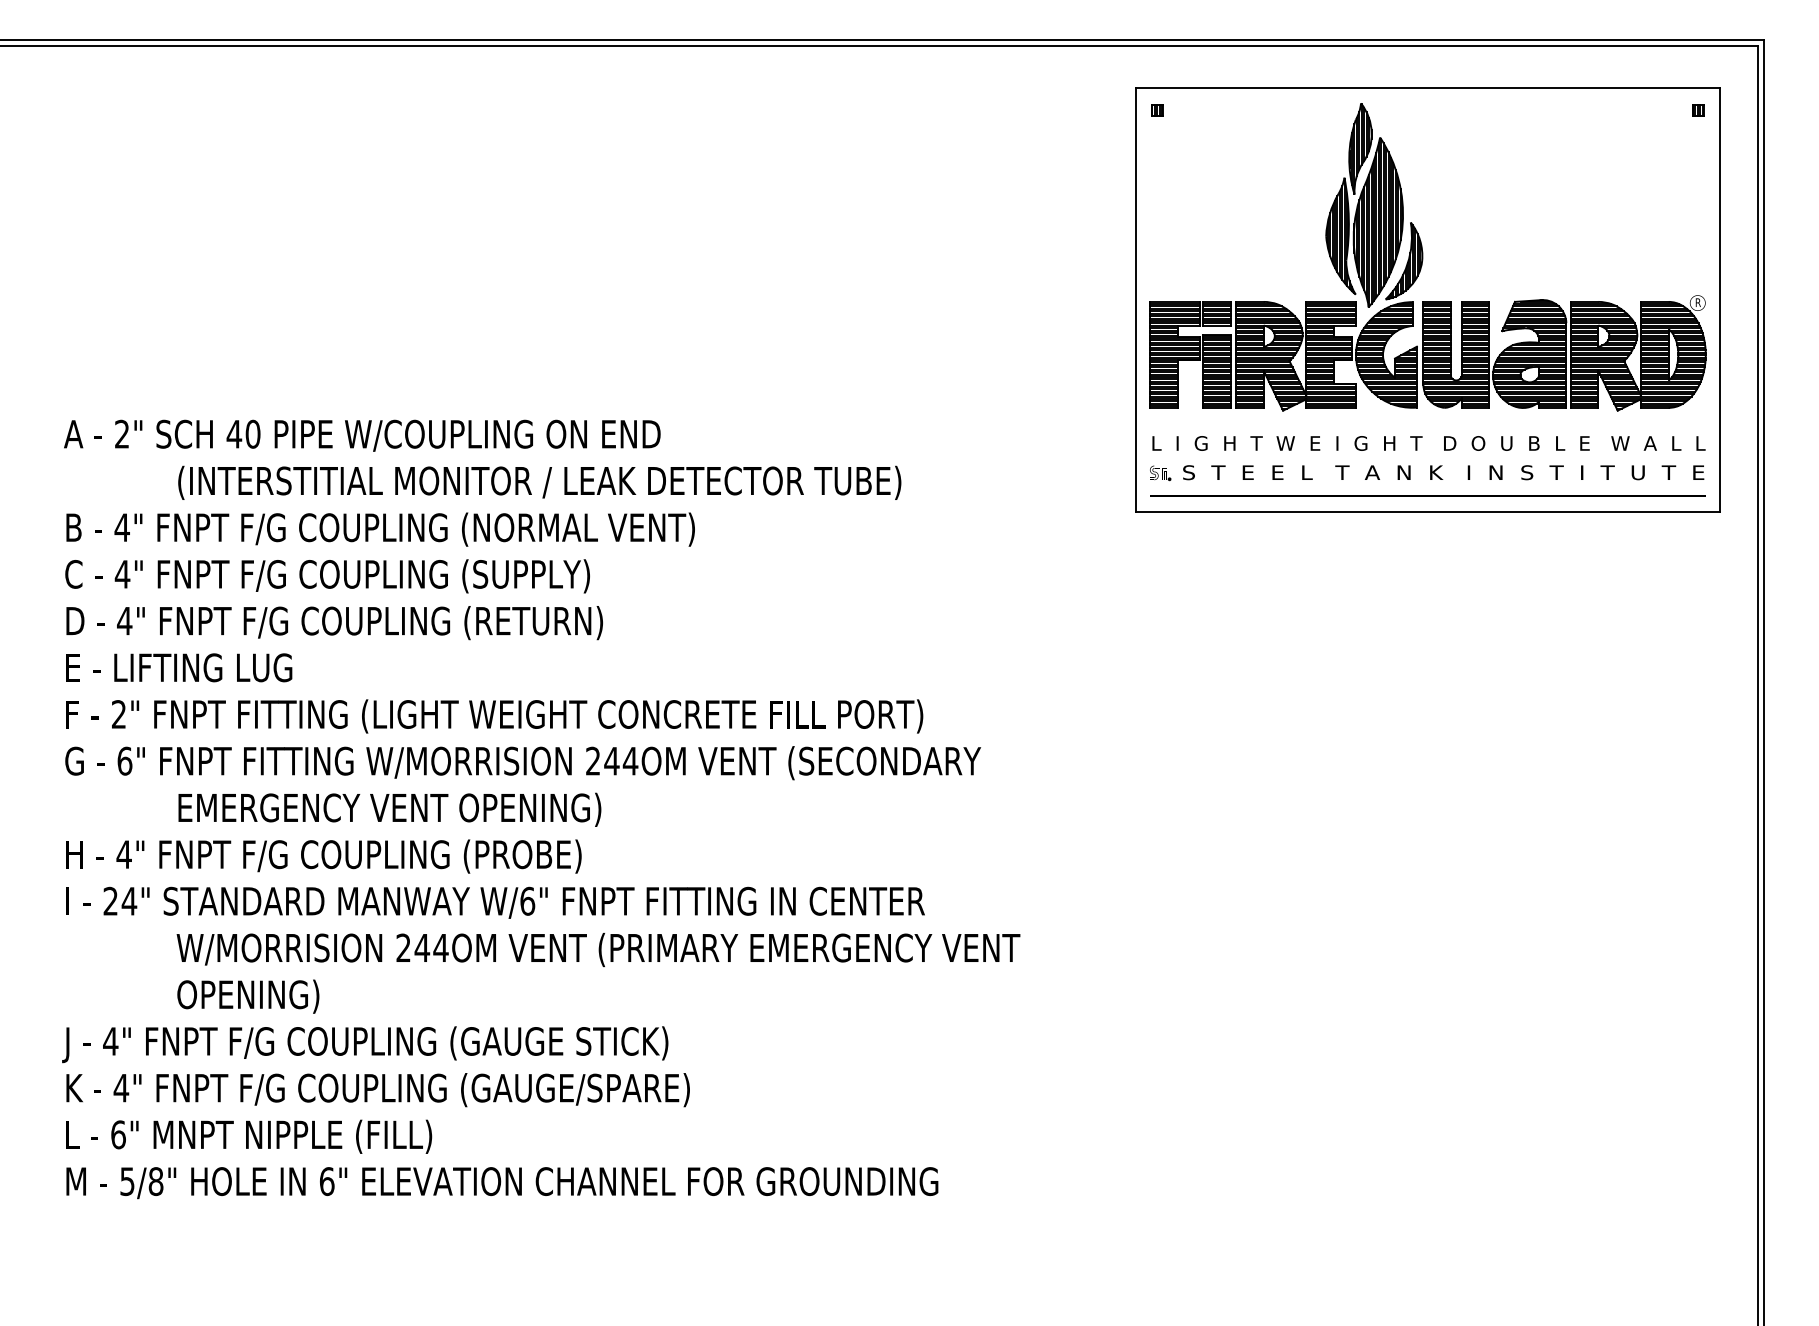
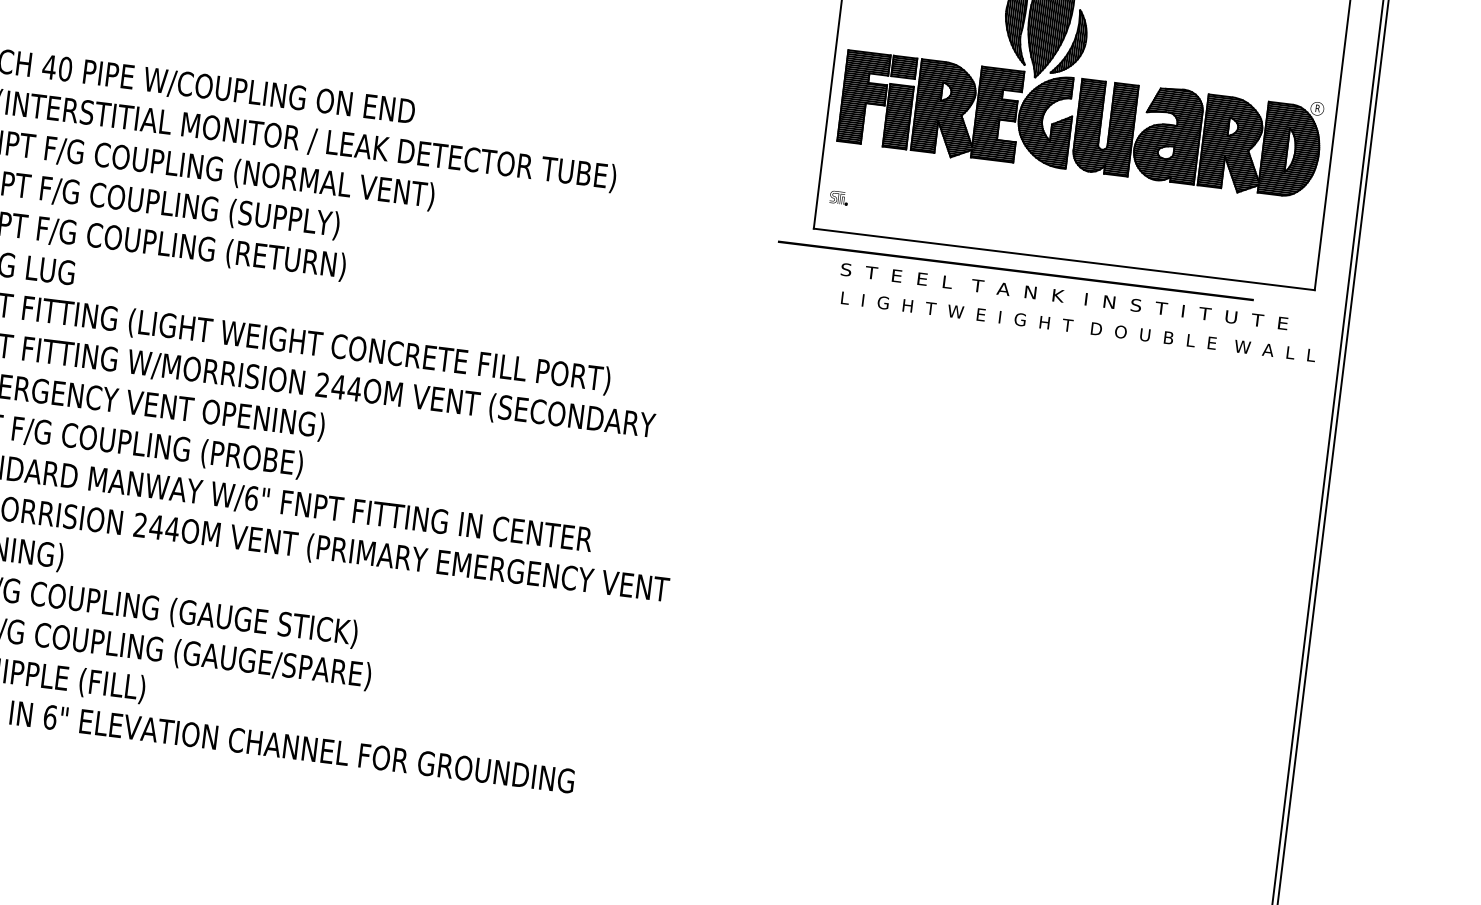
text: (1428, 443) -> (1078, 326), moved
text: (1443, 472) -> (1064, 296), moved
line: (1427, 495) -> (1015, 270), moved

